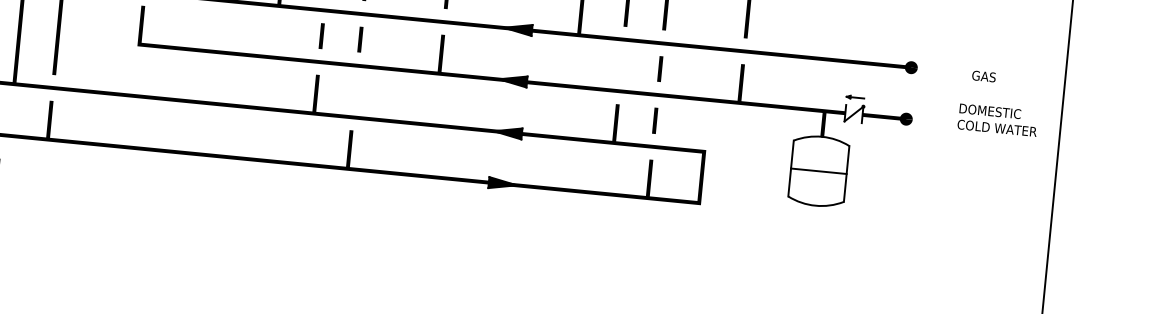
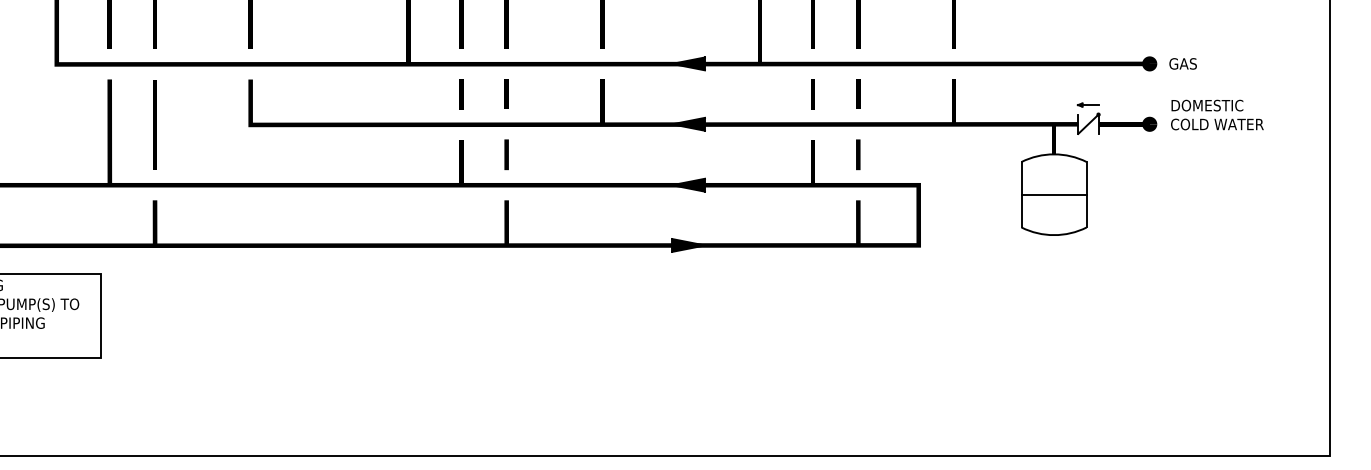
line: (621, 65) -> (812, 94), added
text: (983, 76) -> (1182, 63), moved
line: (355, 91) -> (506, 154), added
text: (998, 119) -> (1217, 114), moved

